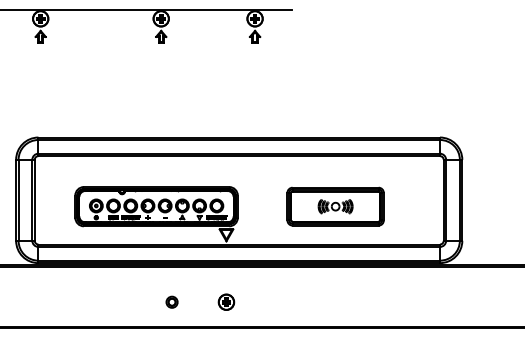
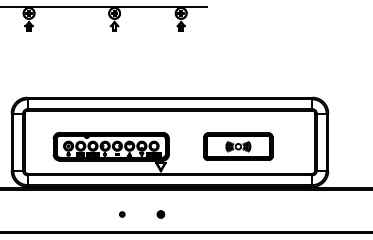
part: (171, 301) -> (121, 214), size x0.6
part: (226, 301) -> (160, 214), size x0.6

